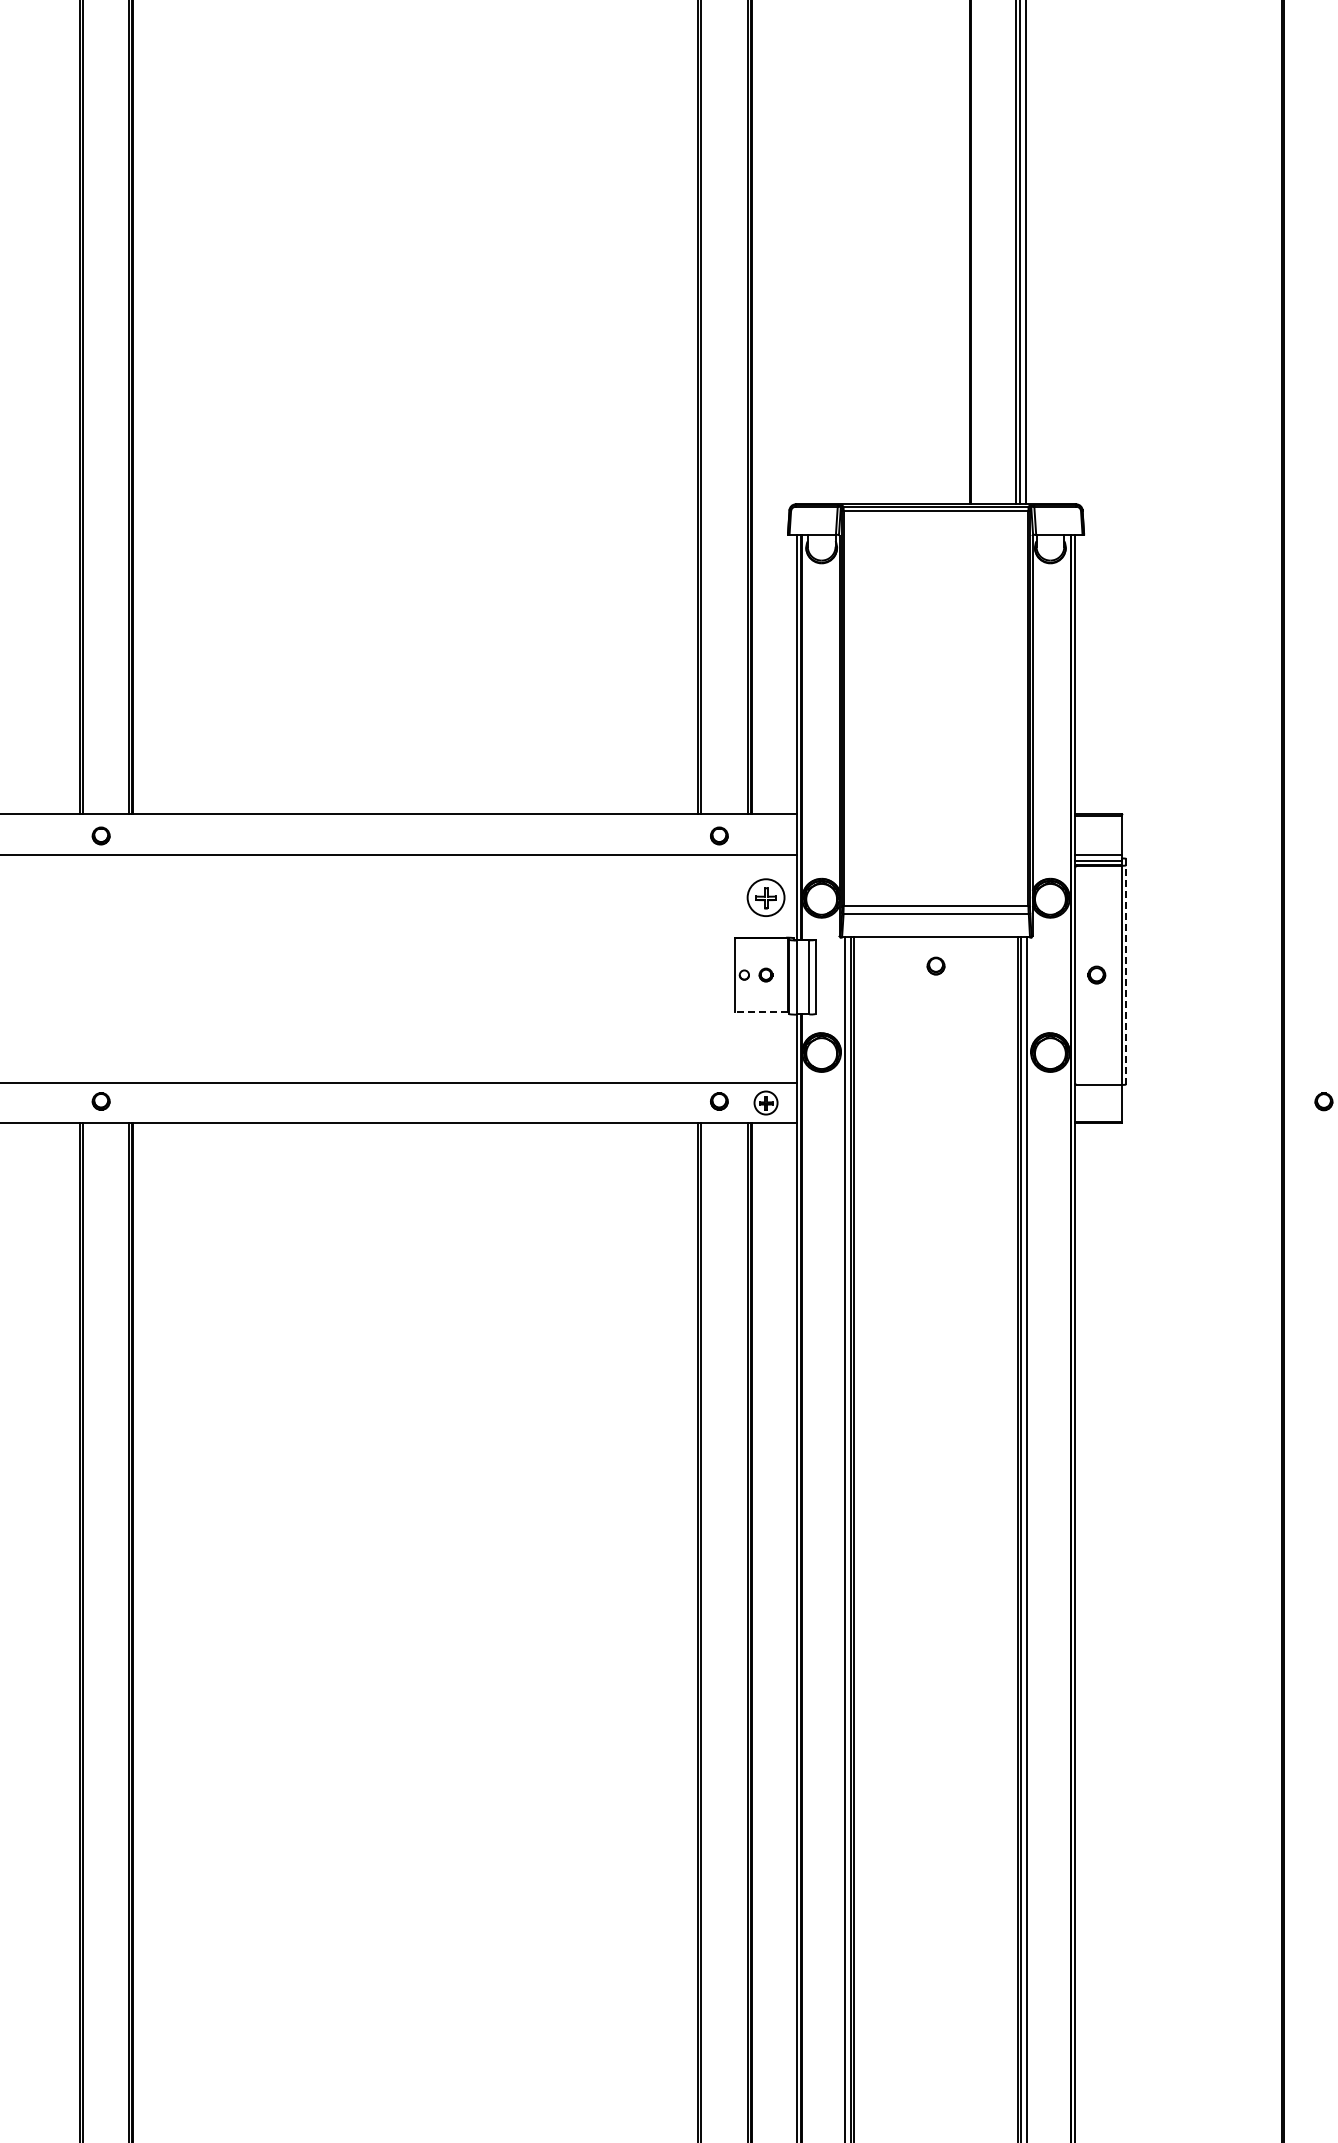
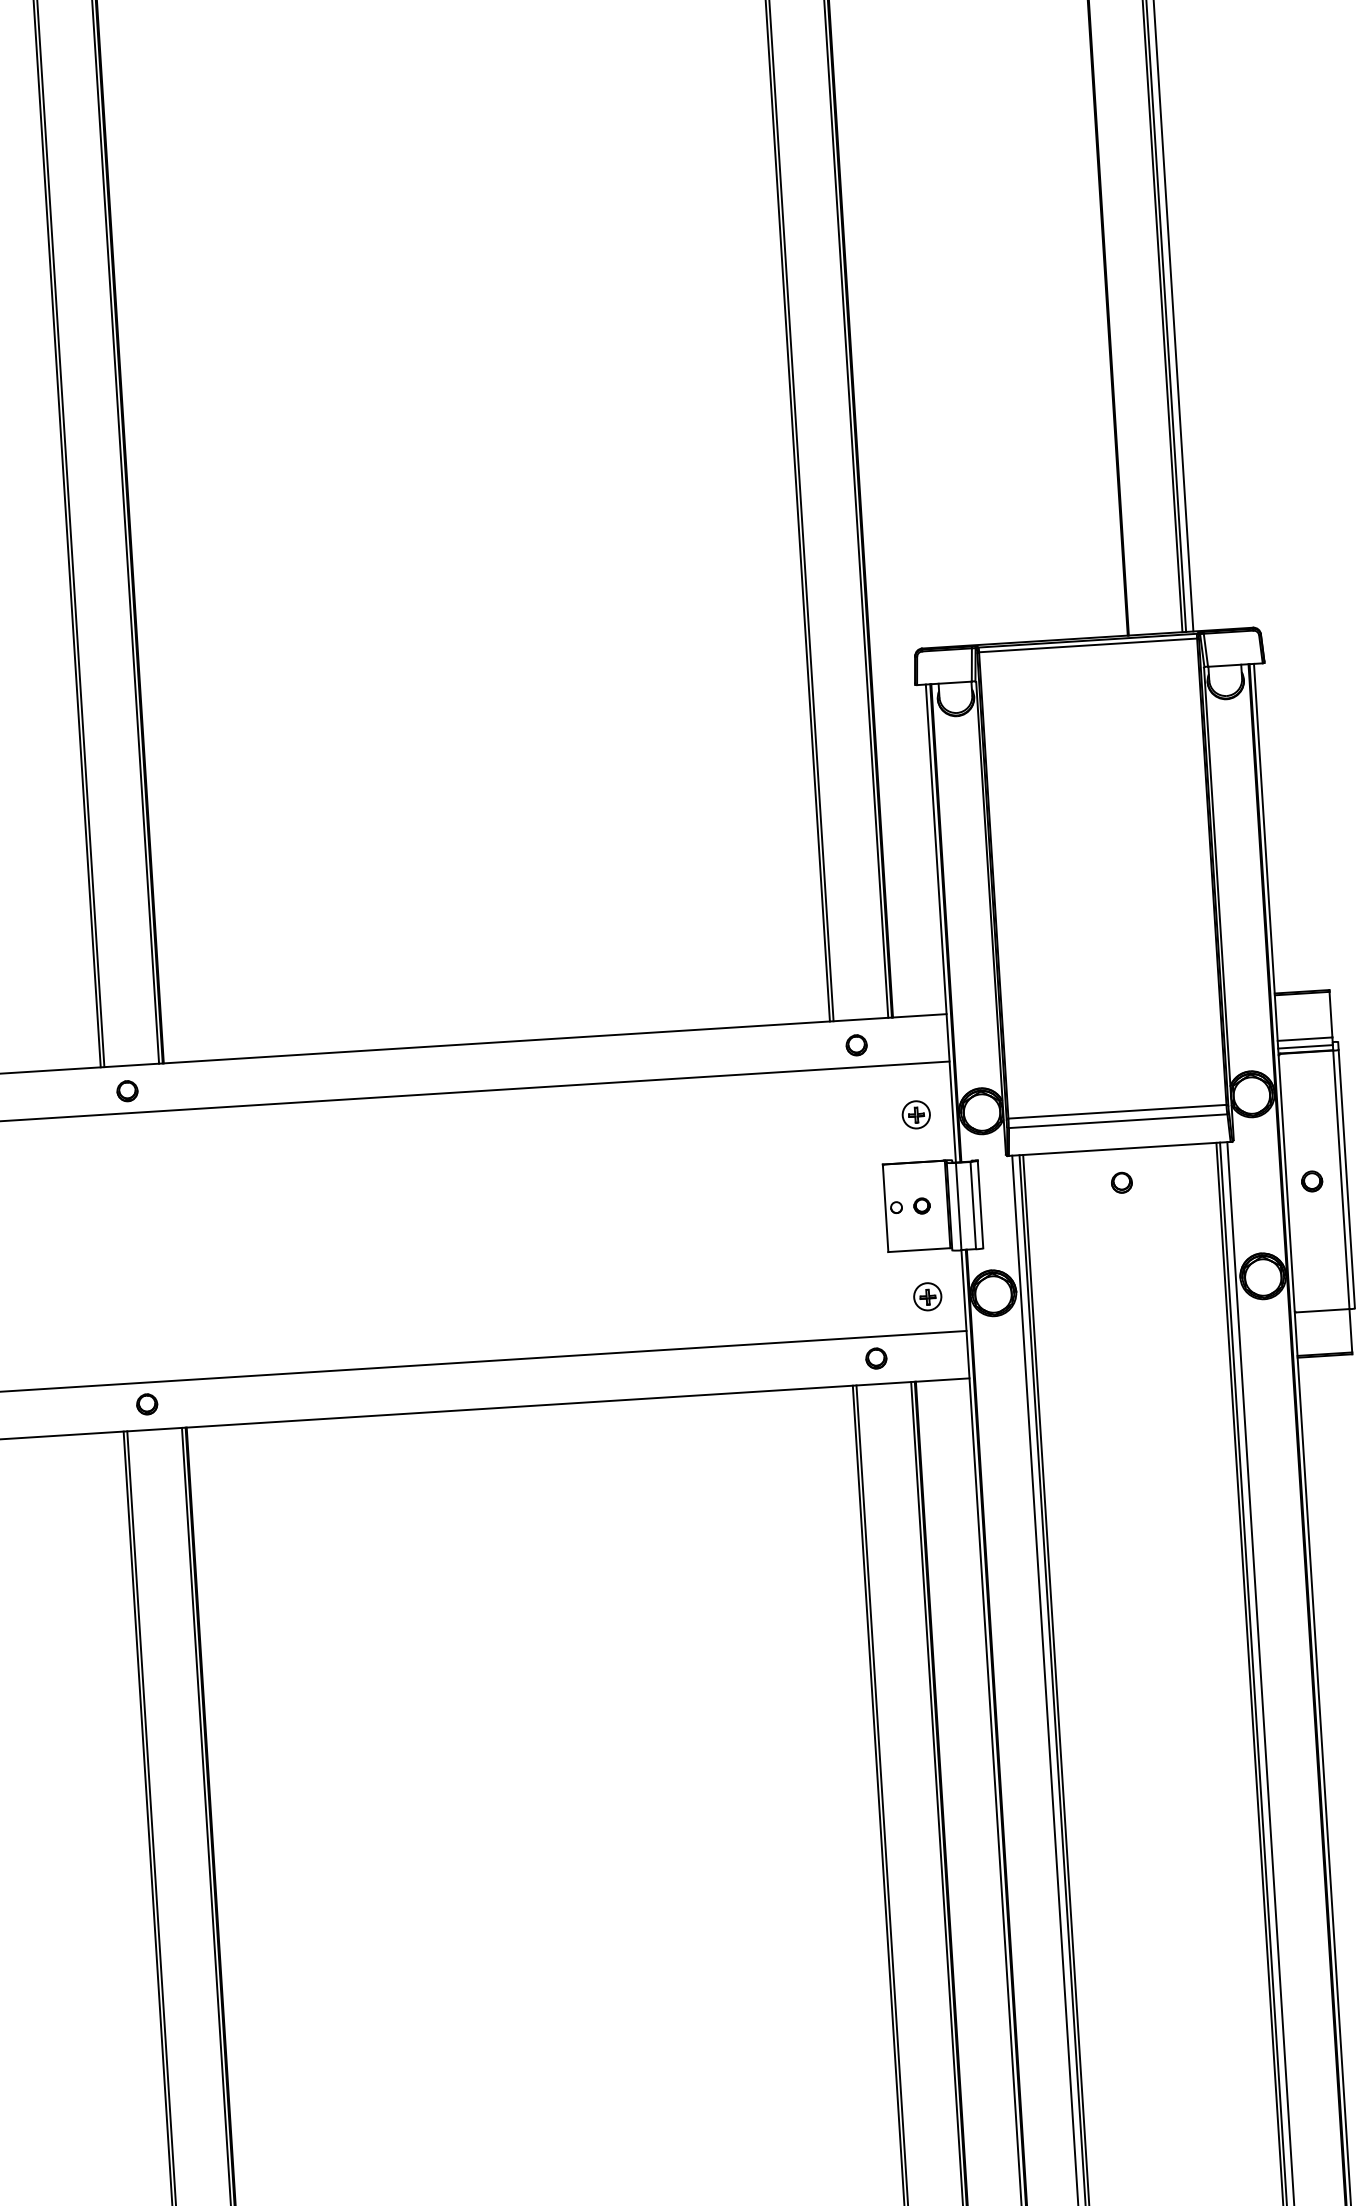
part: (765, 897) -> (915, 1114), size x0.62
line: (1126, 974) -> (1347, 1178), dashed -> solid
line: (760, 1012) -> (918, 1250), dashed -> solid
part: (765, 1102) -> (927, 1296), moved

